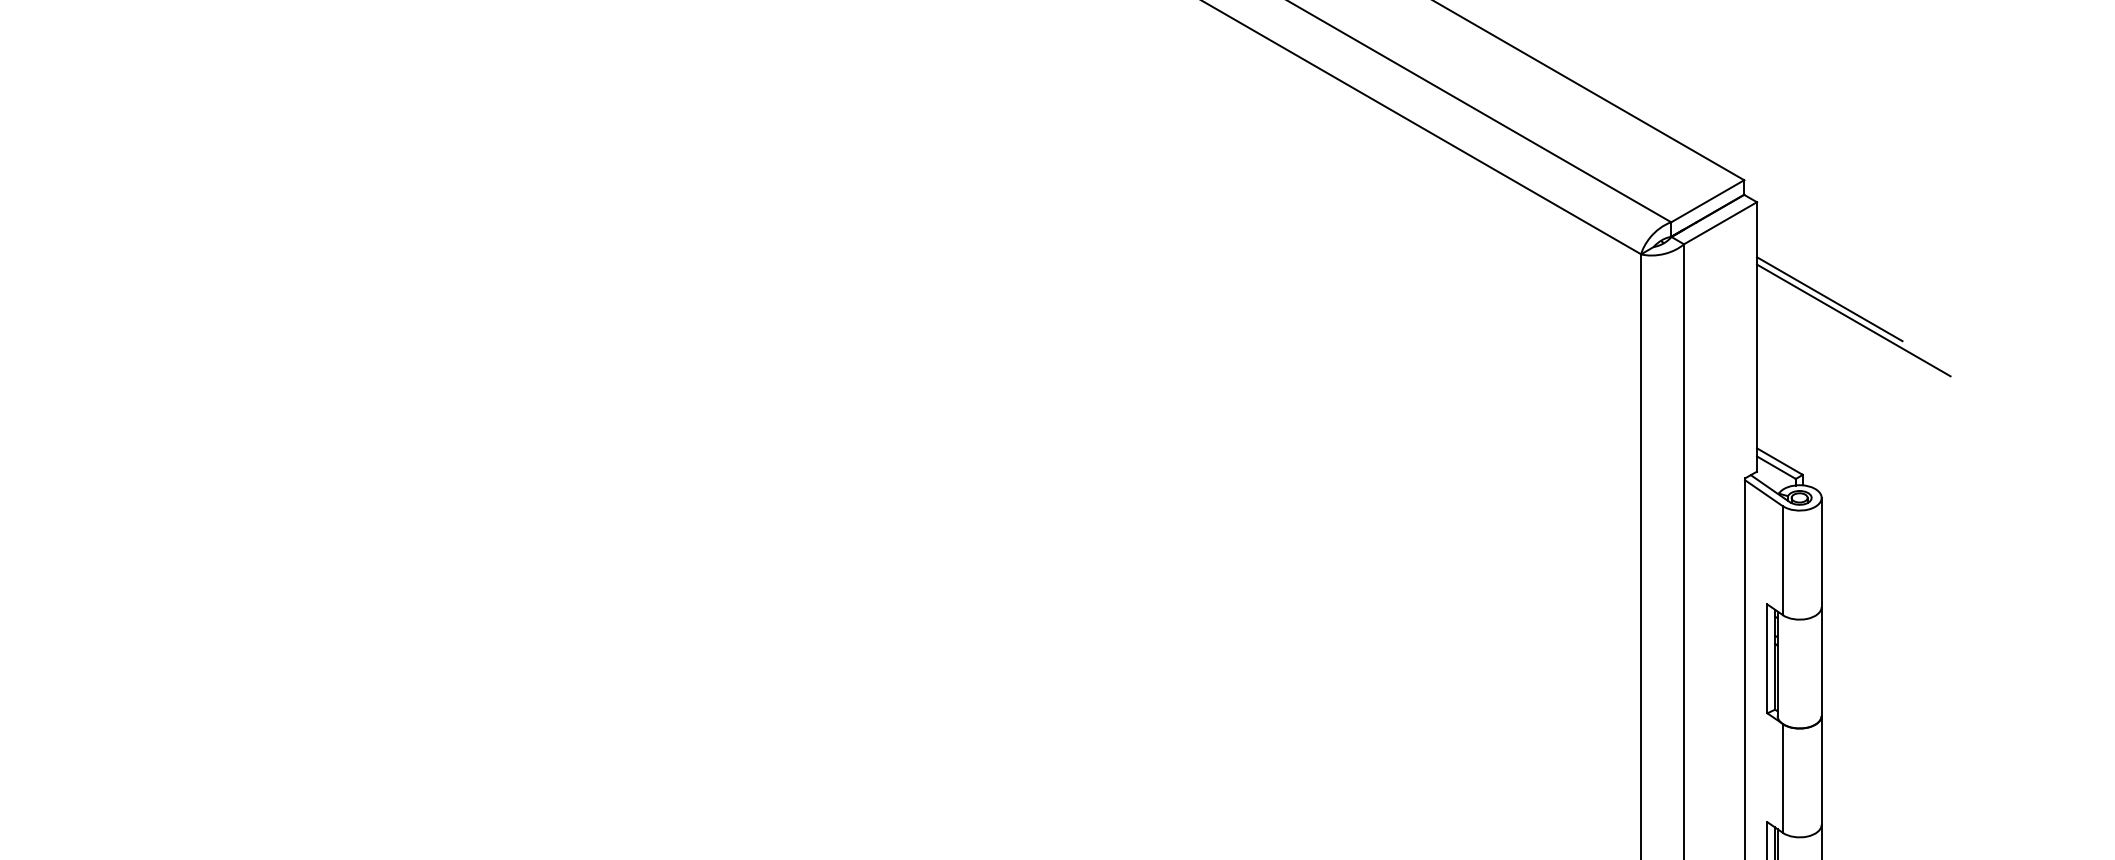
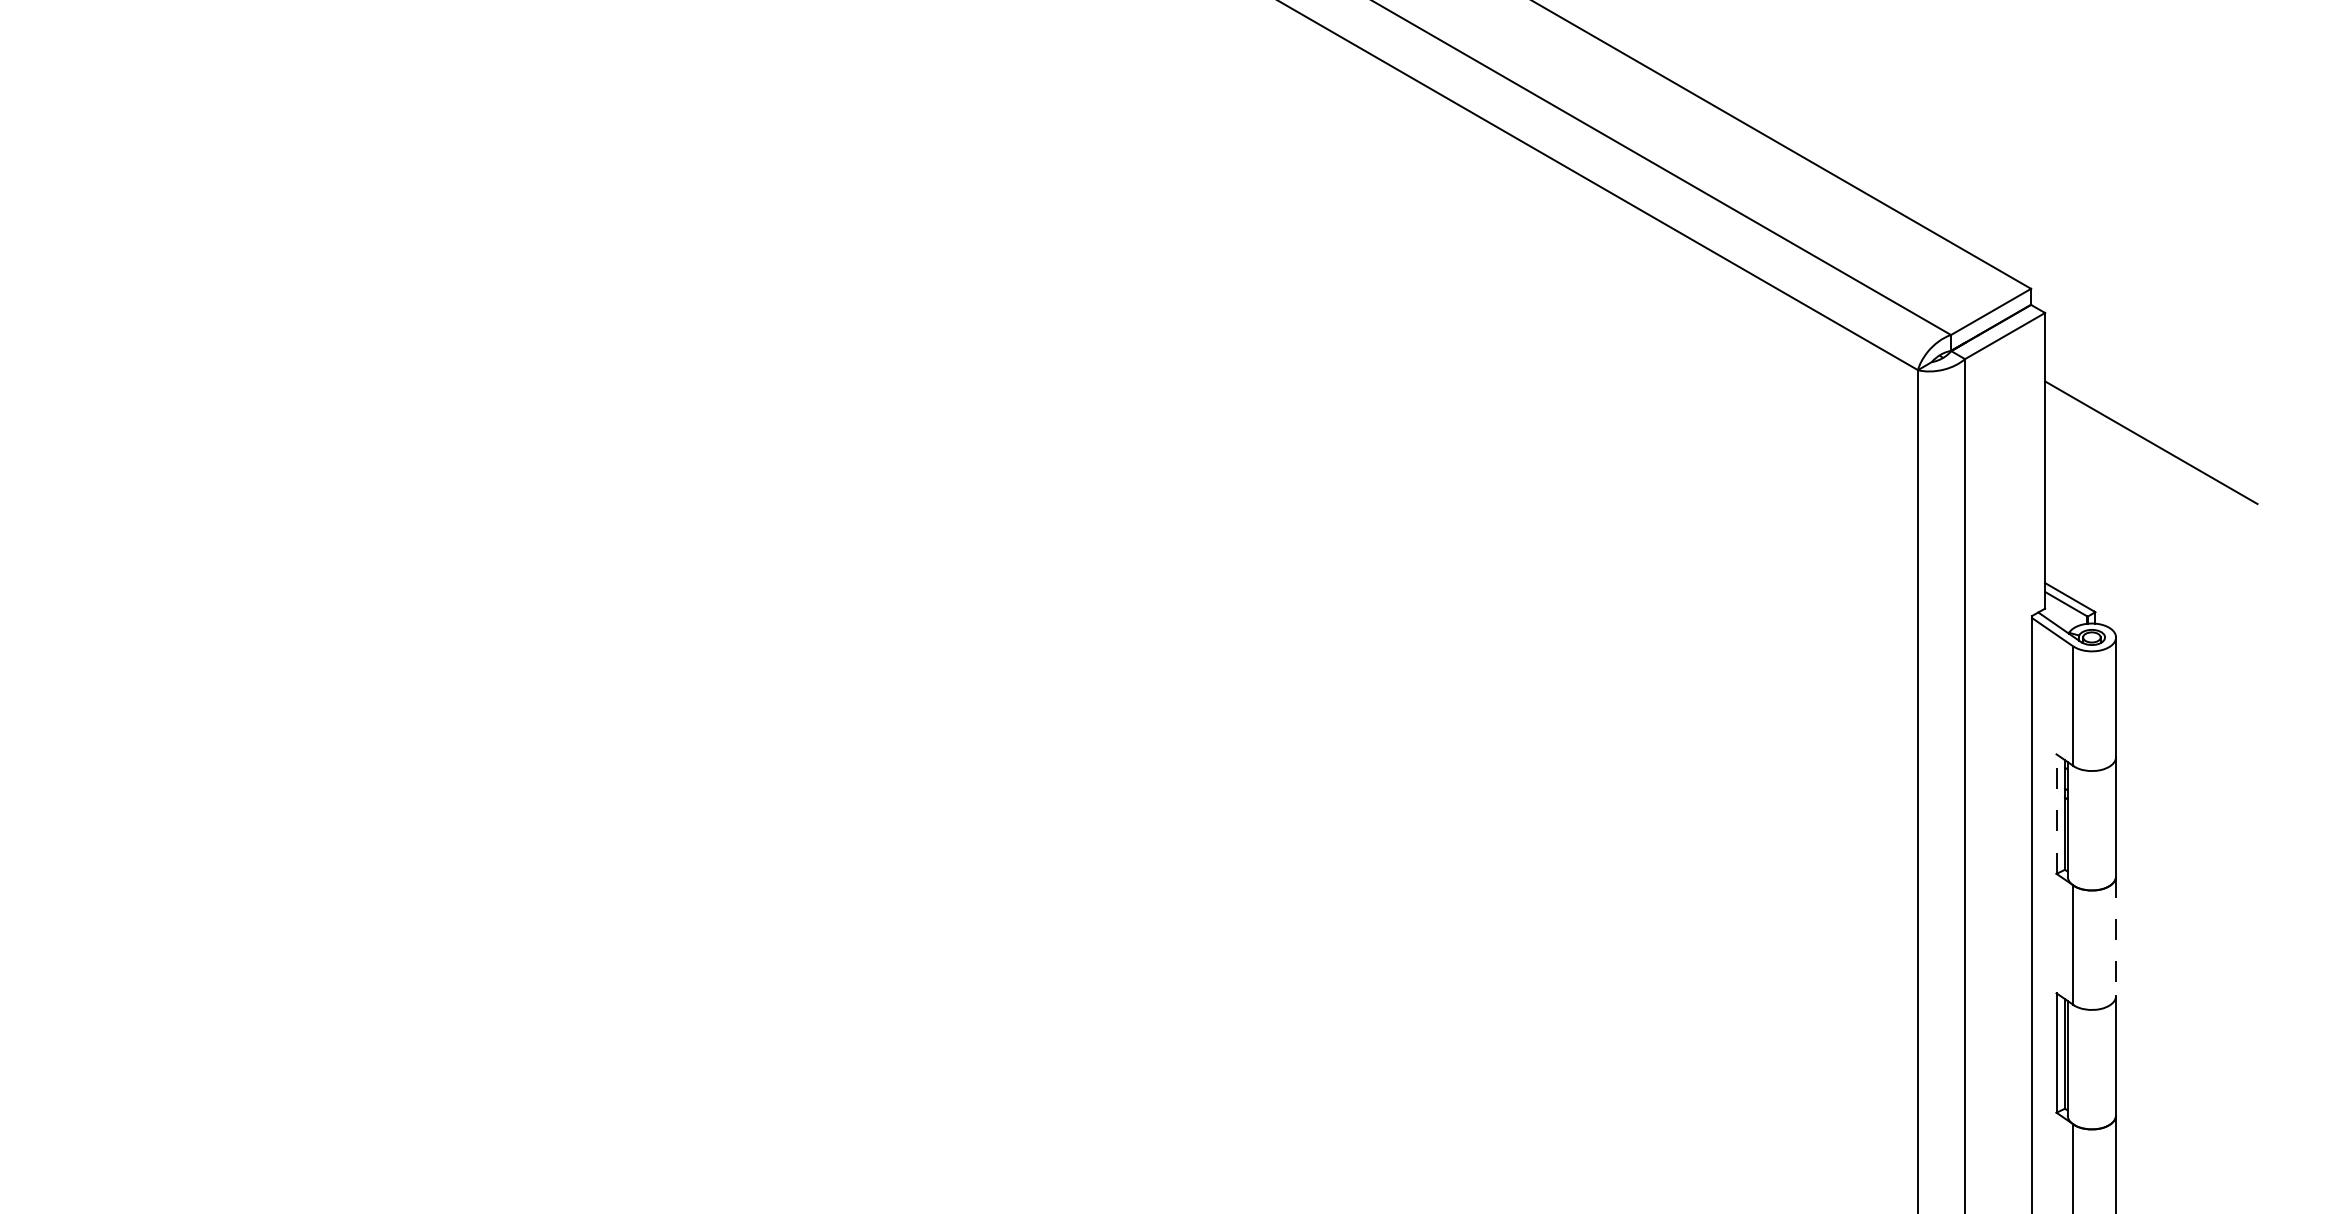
line: (1829, 299) -> (2124, 419), removed
line: (1767, 659) -> (2056, 814), solid -> dashed
line: (1822, 770) -> (2116, 936), solid -> dashed

